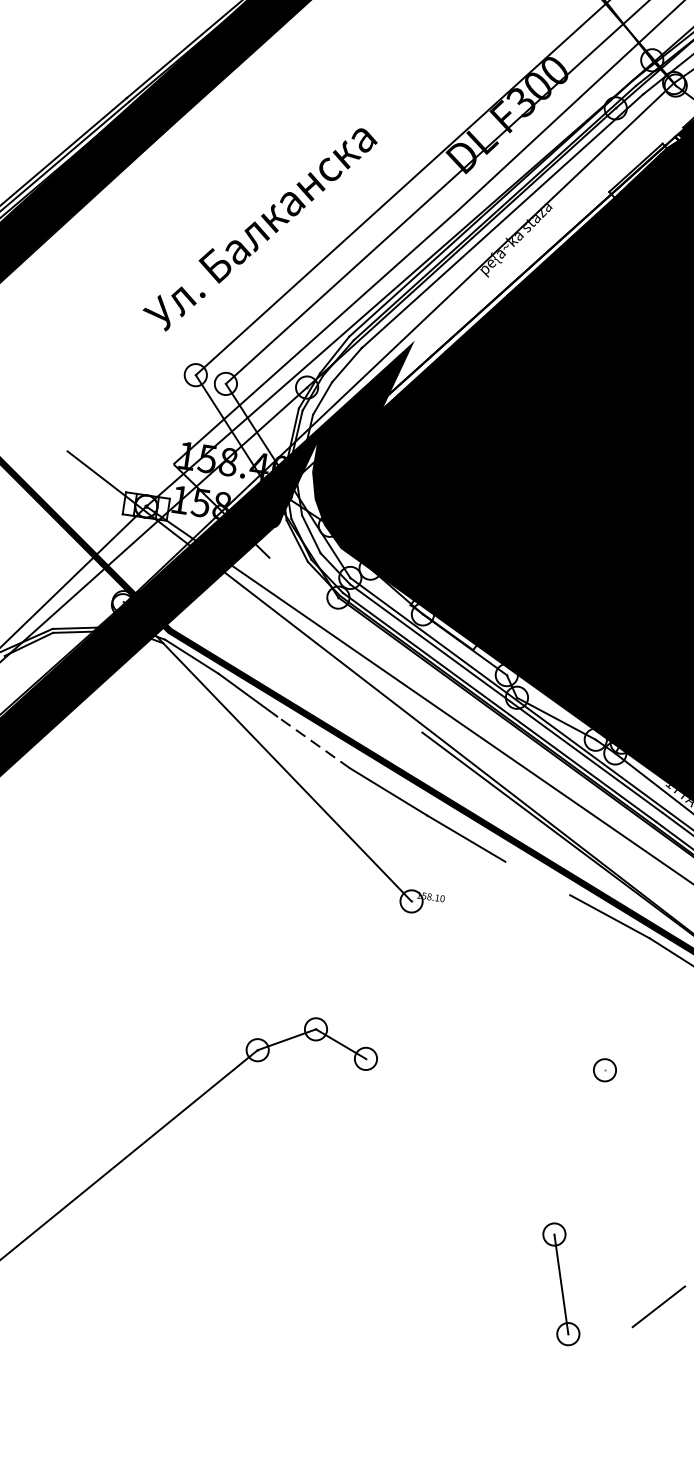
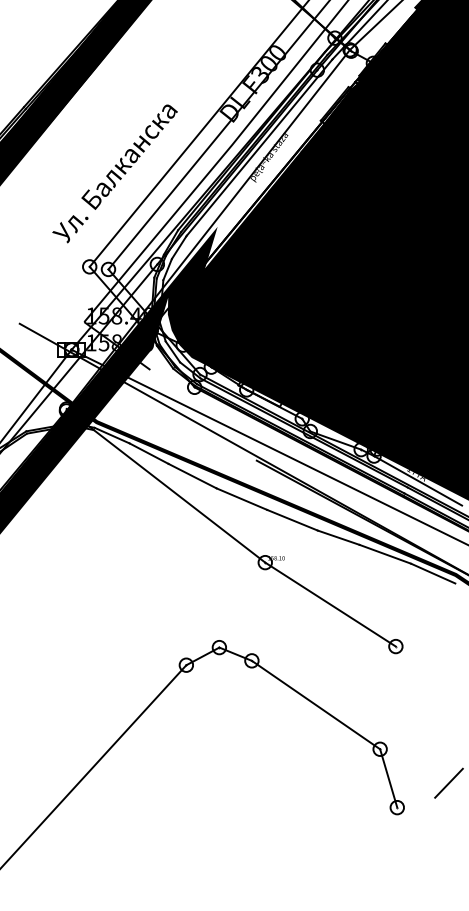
line: (313, 742) -> (192, 476), dashed -> solid
line: (537, 878) -> (338, 537), added
line: (508, 985) -> (330, 604), added
line: (459, 1145) -> (315, 704), added

